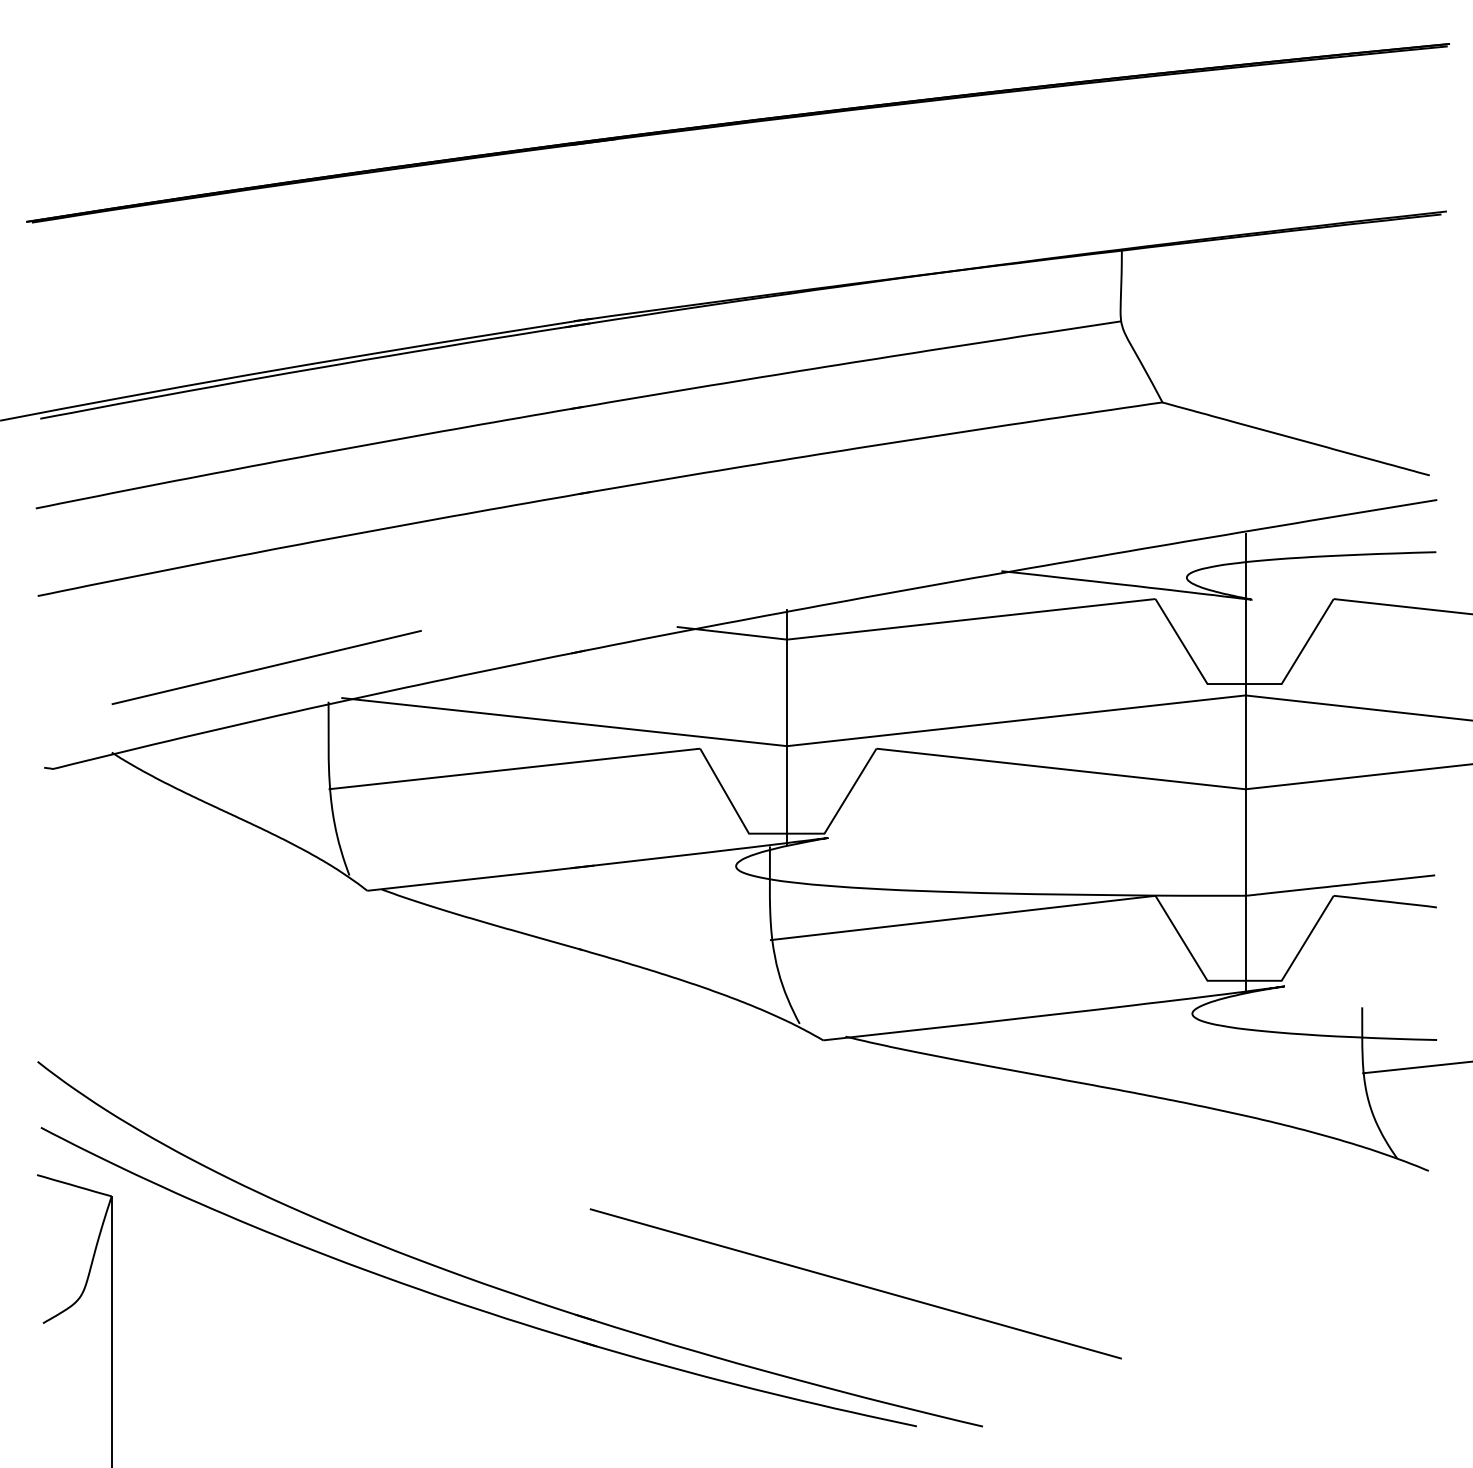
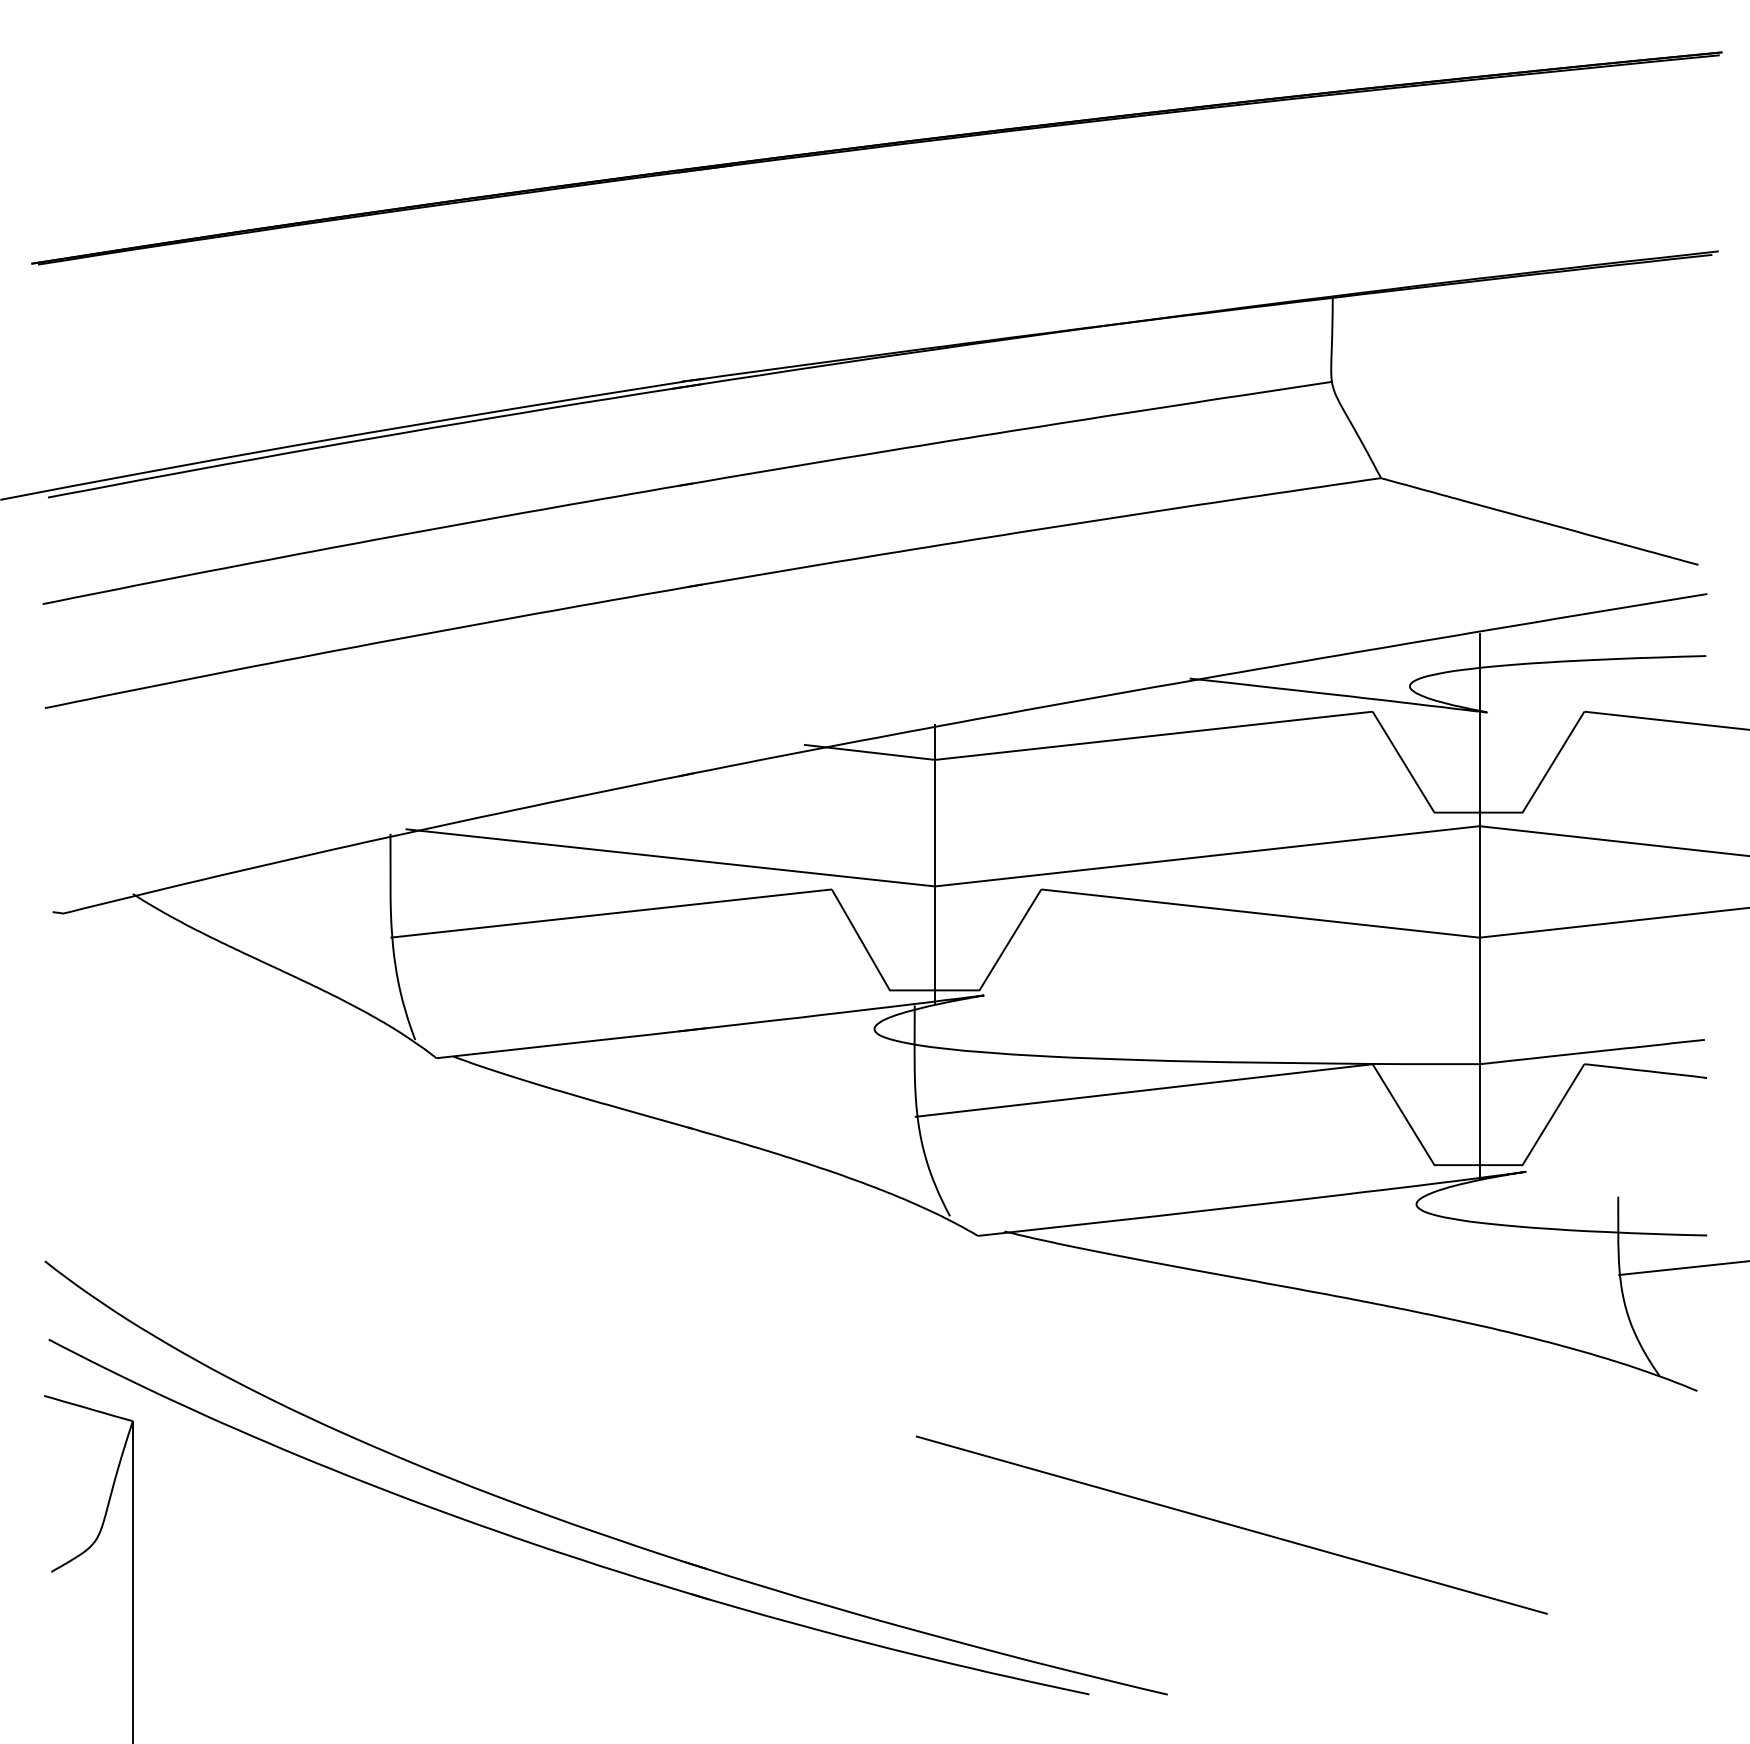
line: (266, 667) -> (316, 793), removed
line: (855, 1283) -> (1231, 1524), moved

